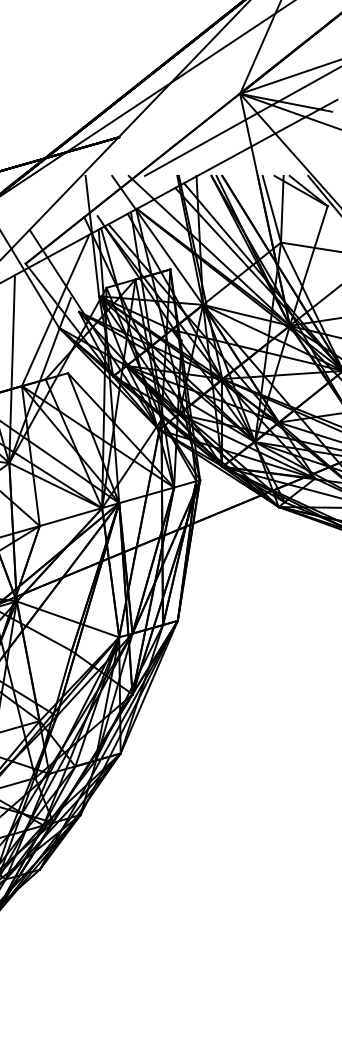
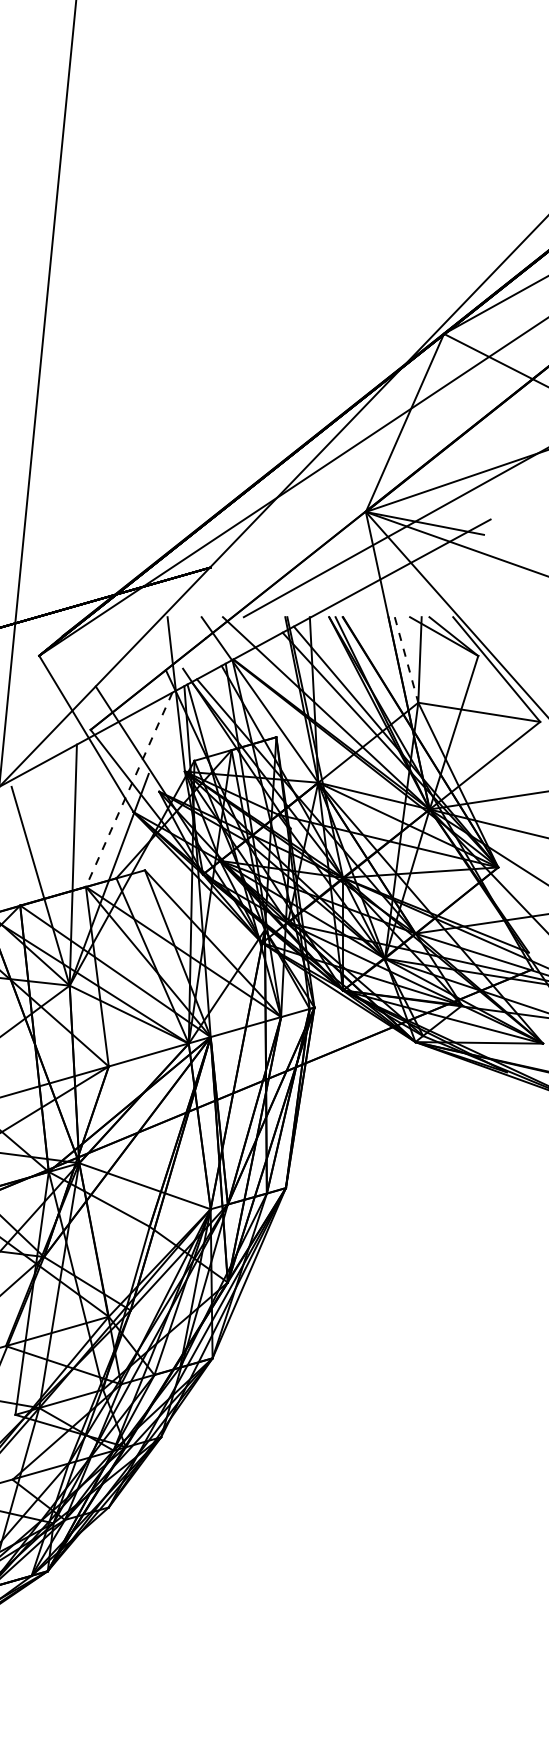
line: (271, 209) -> (406, 660), solid -> dashed
line: (55, 310) -> (128, 790), solid -> dashed

